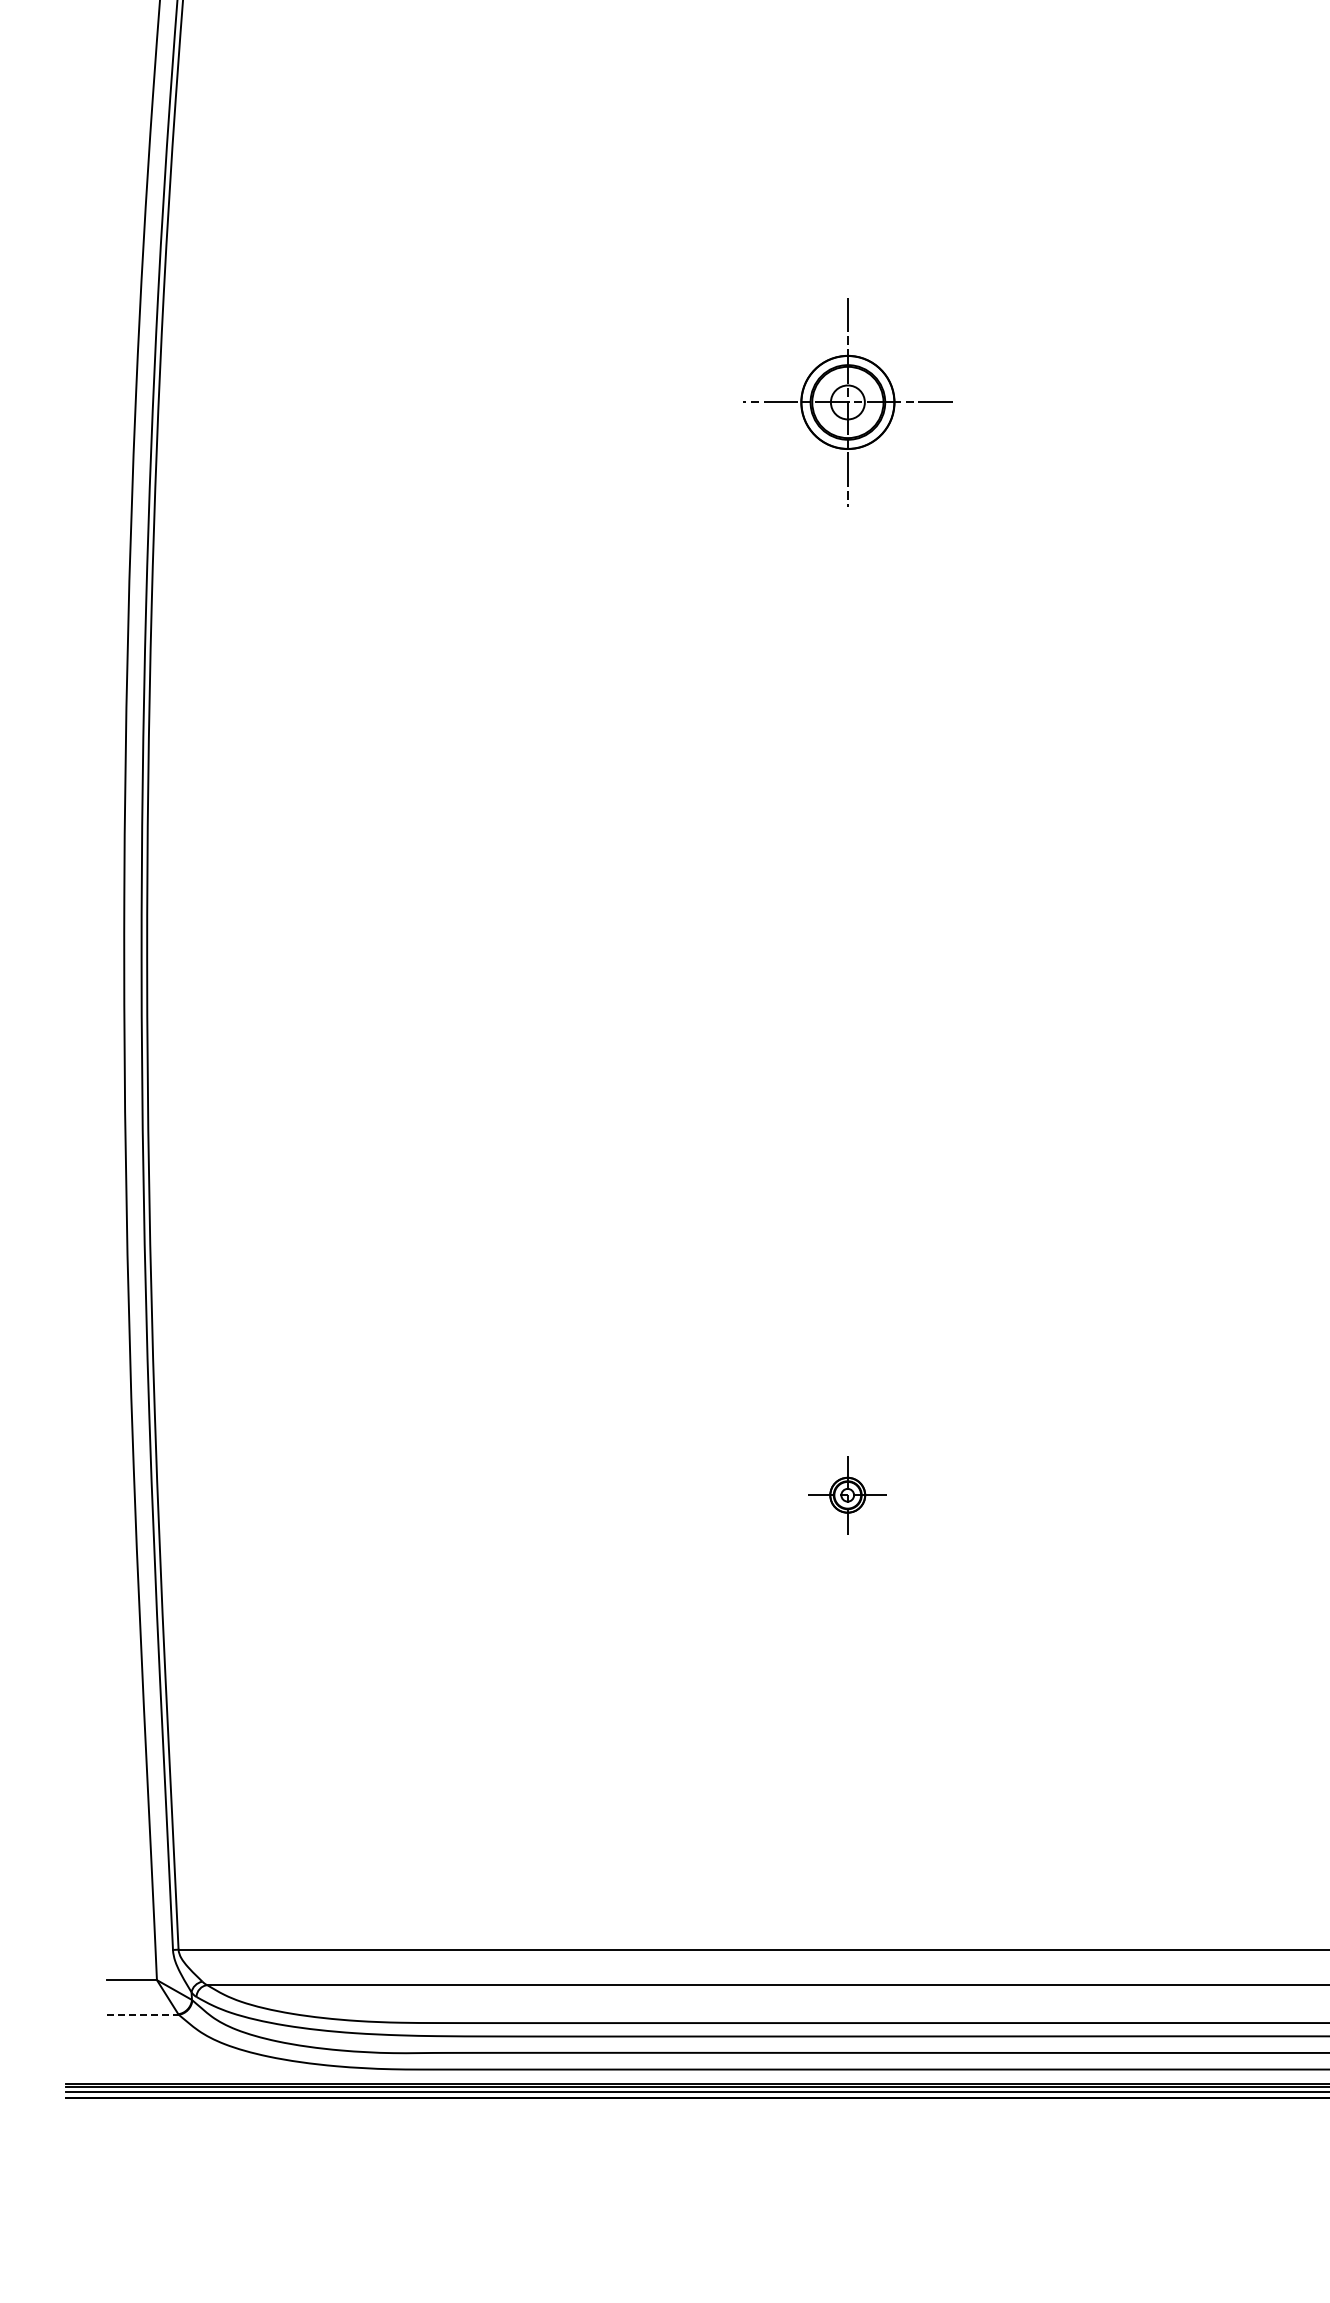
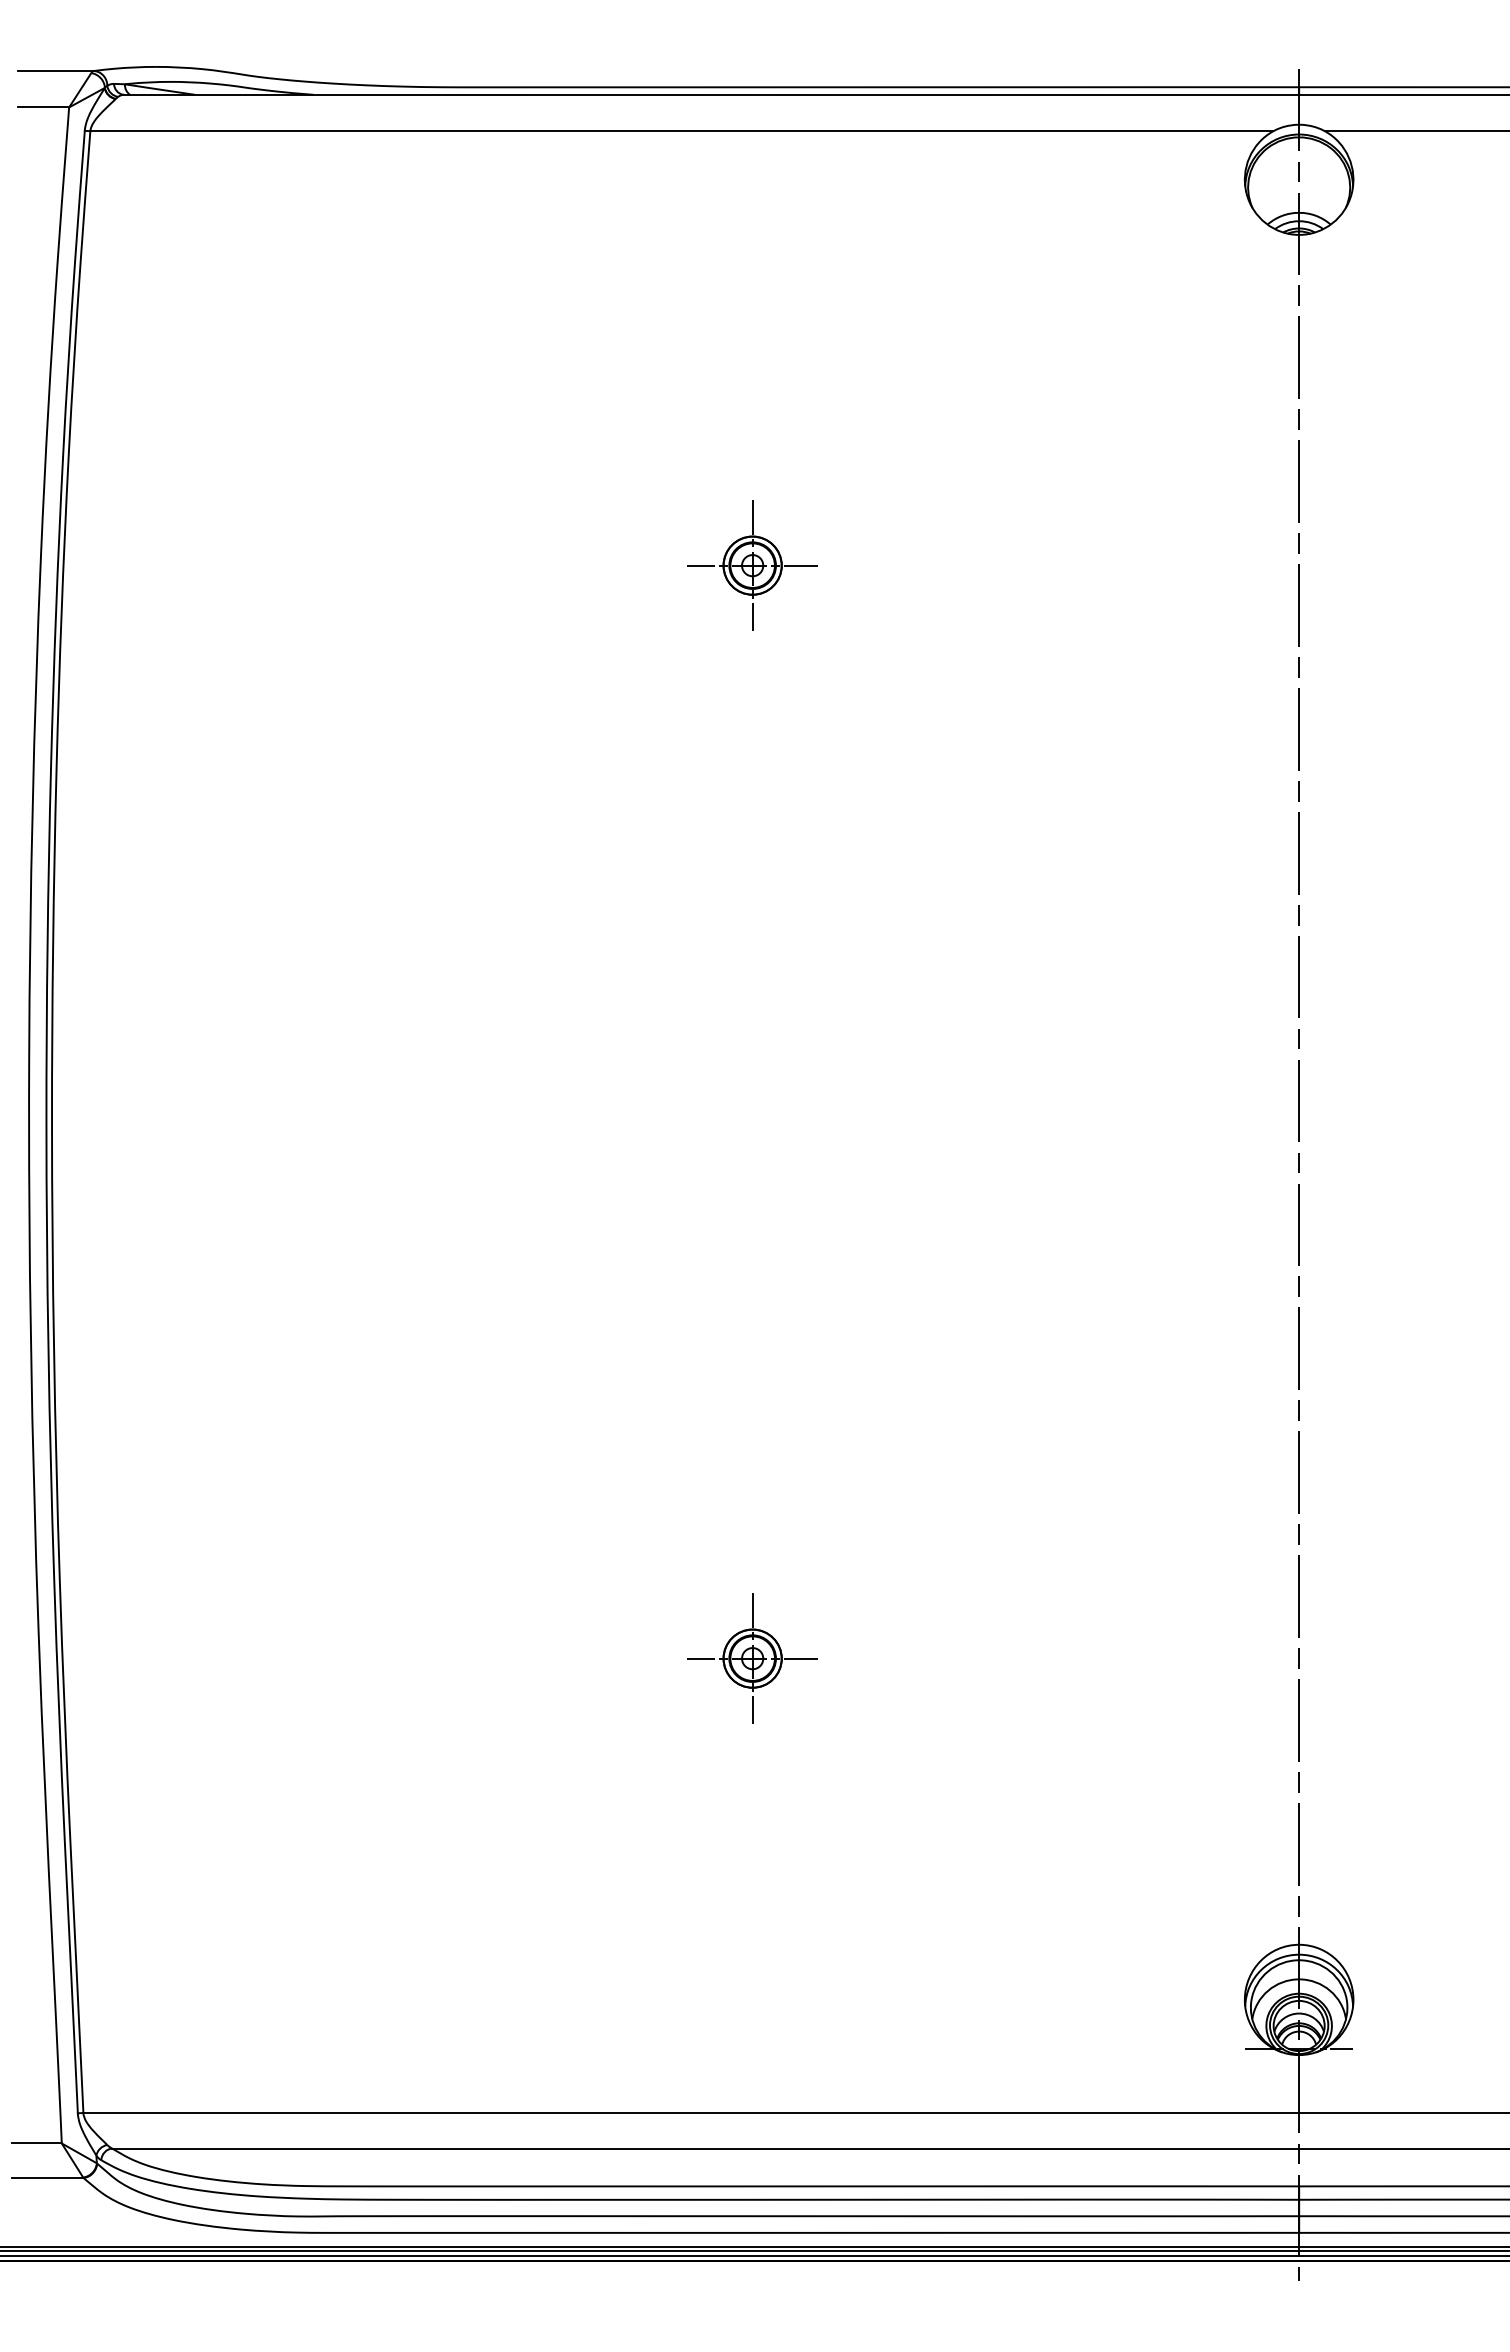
part: (847, 402) -> (752, 565), size x0.62
part: (847, 1495) -> (752, 1658), size x1.67
line: (142, 2015) -> (47, 2178), dashed -> solid

